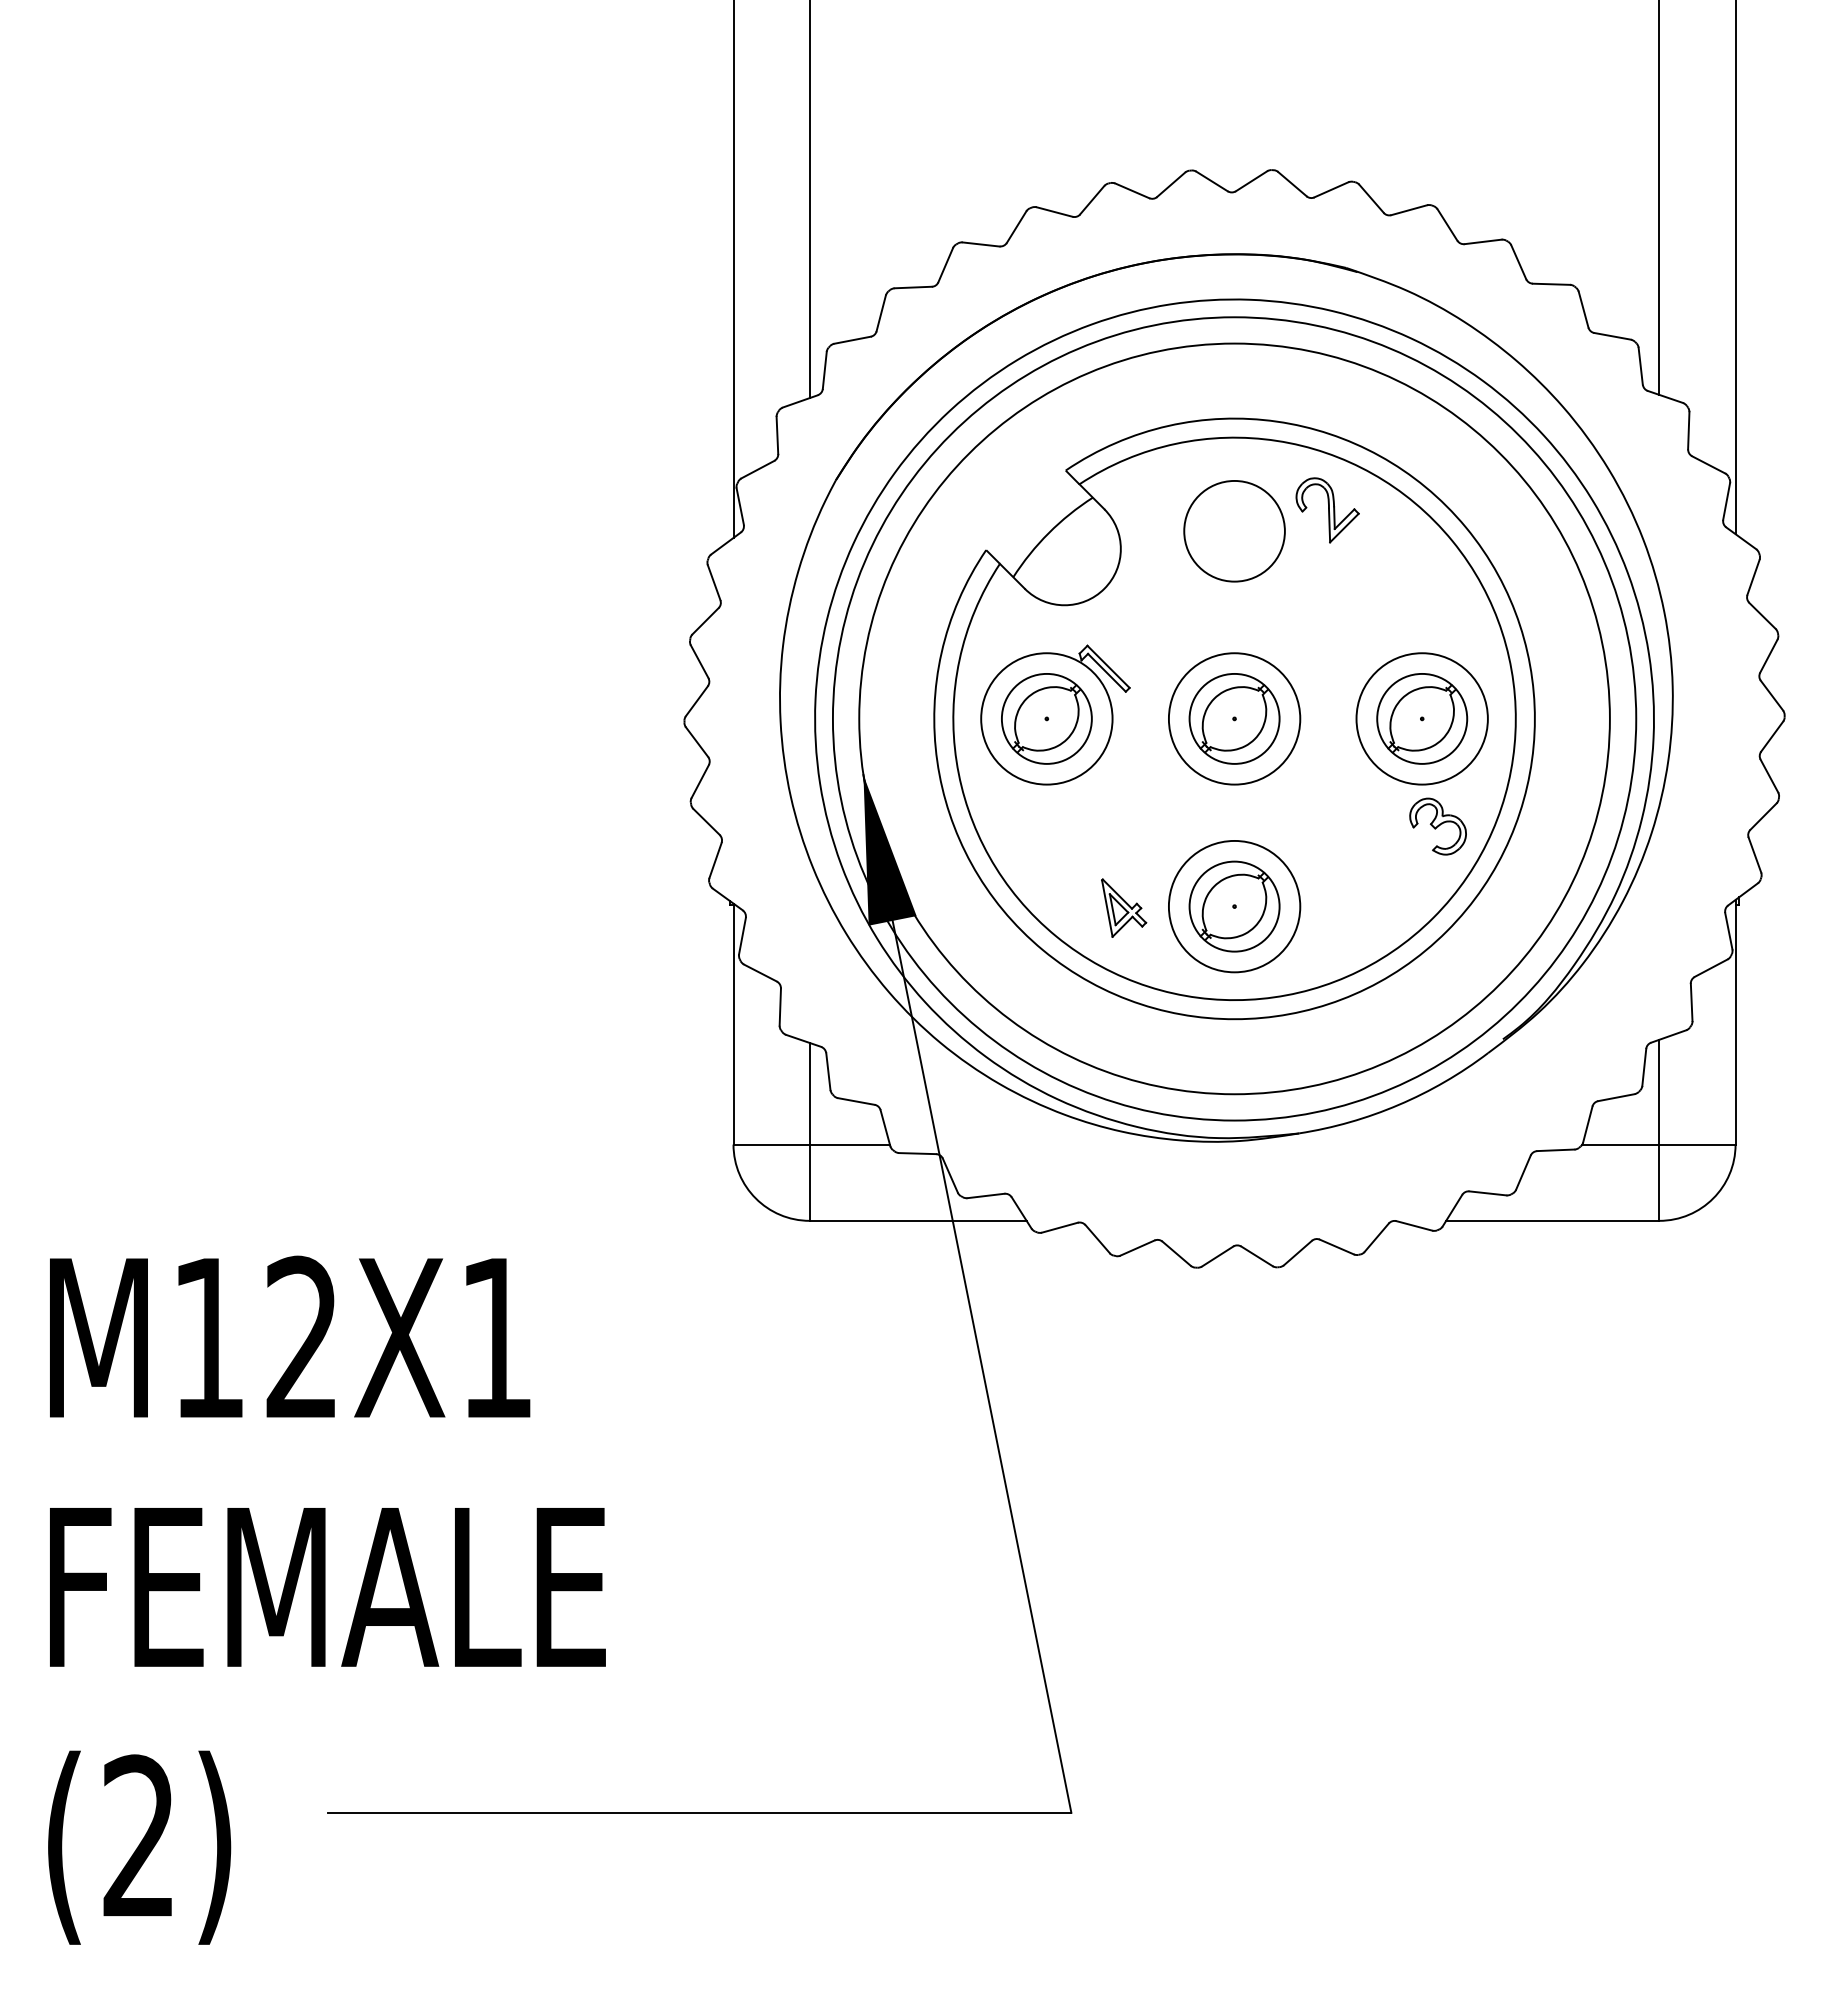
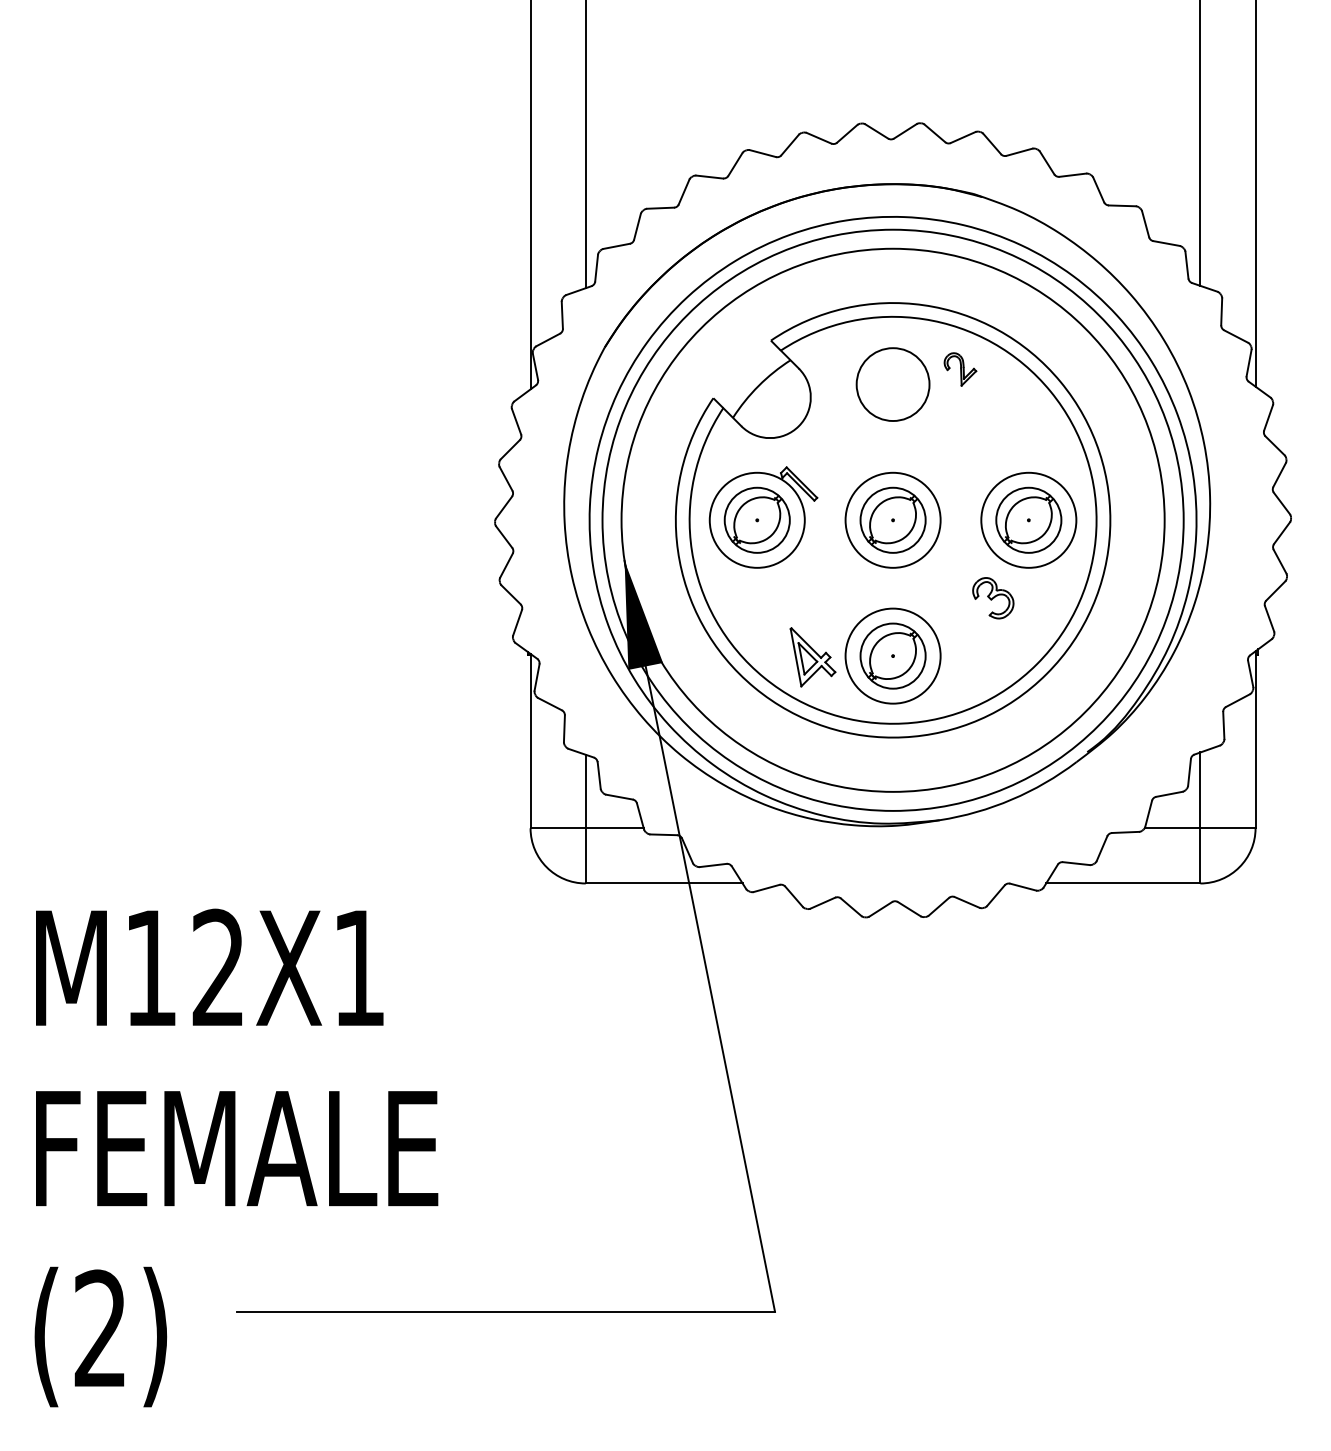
part: (1327, 510) -> (960, 369), size x0.7
part: (1437, 826) -> (992, 598), moved
part: (1124, 907) -> (813, 656), size x1.4

